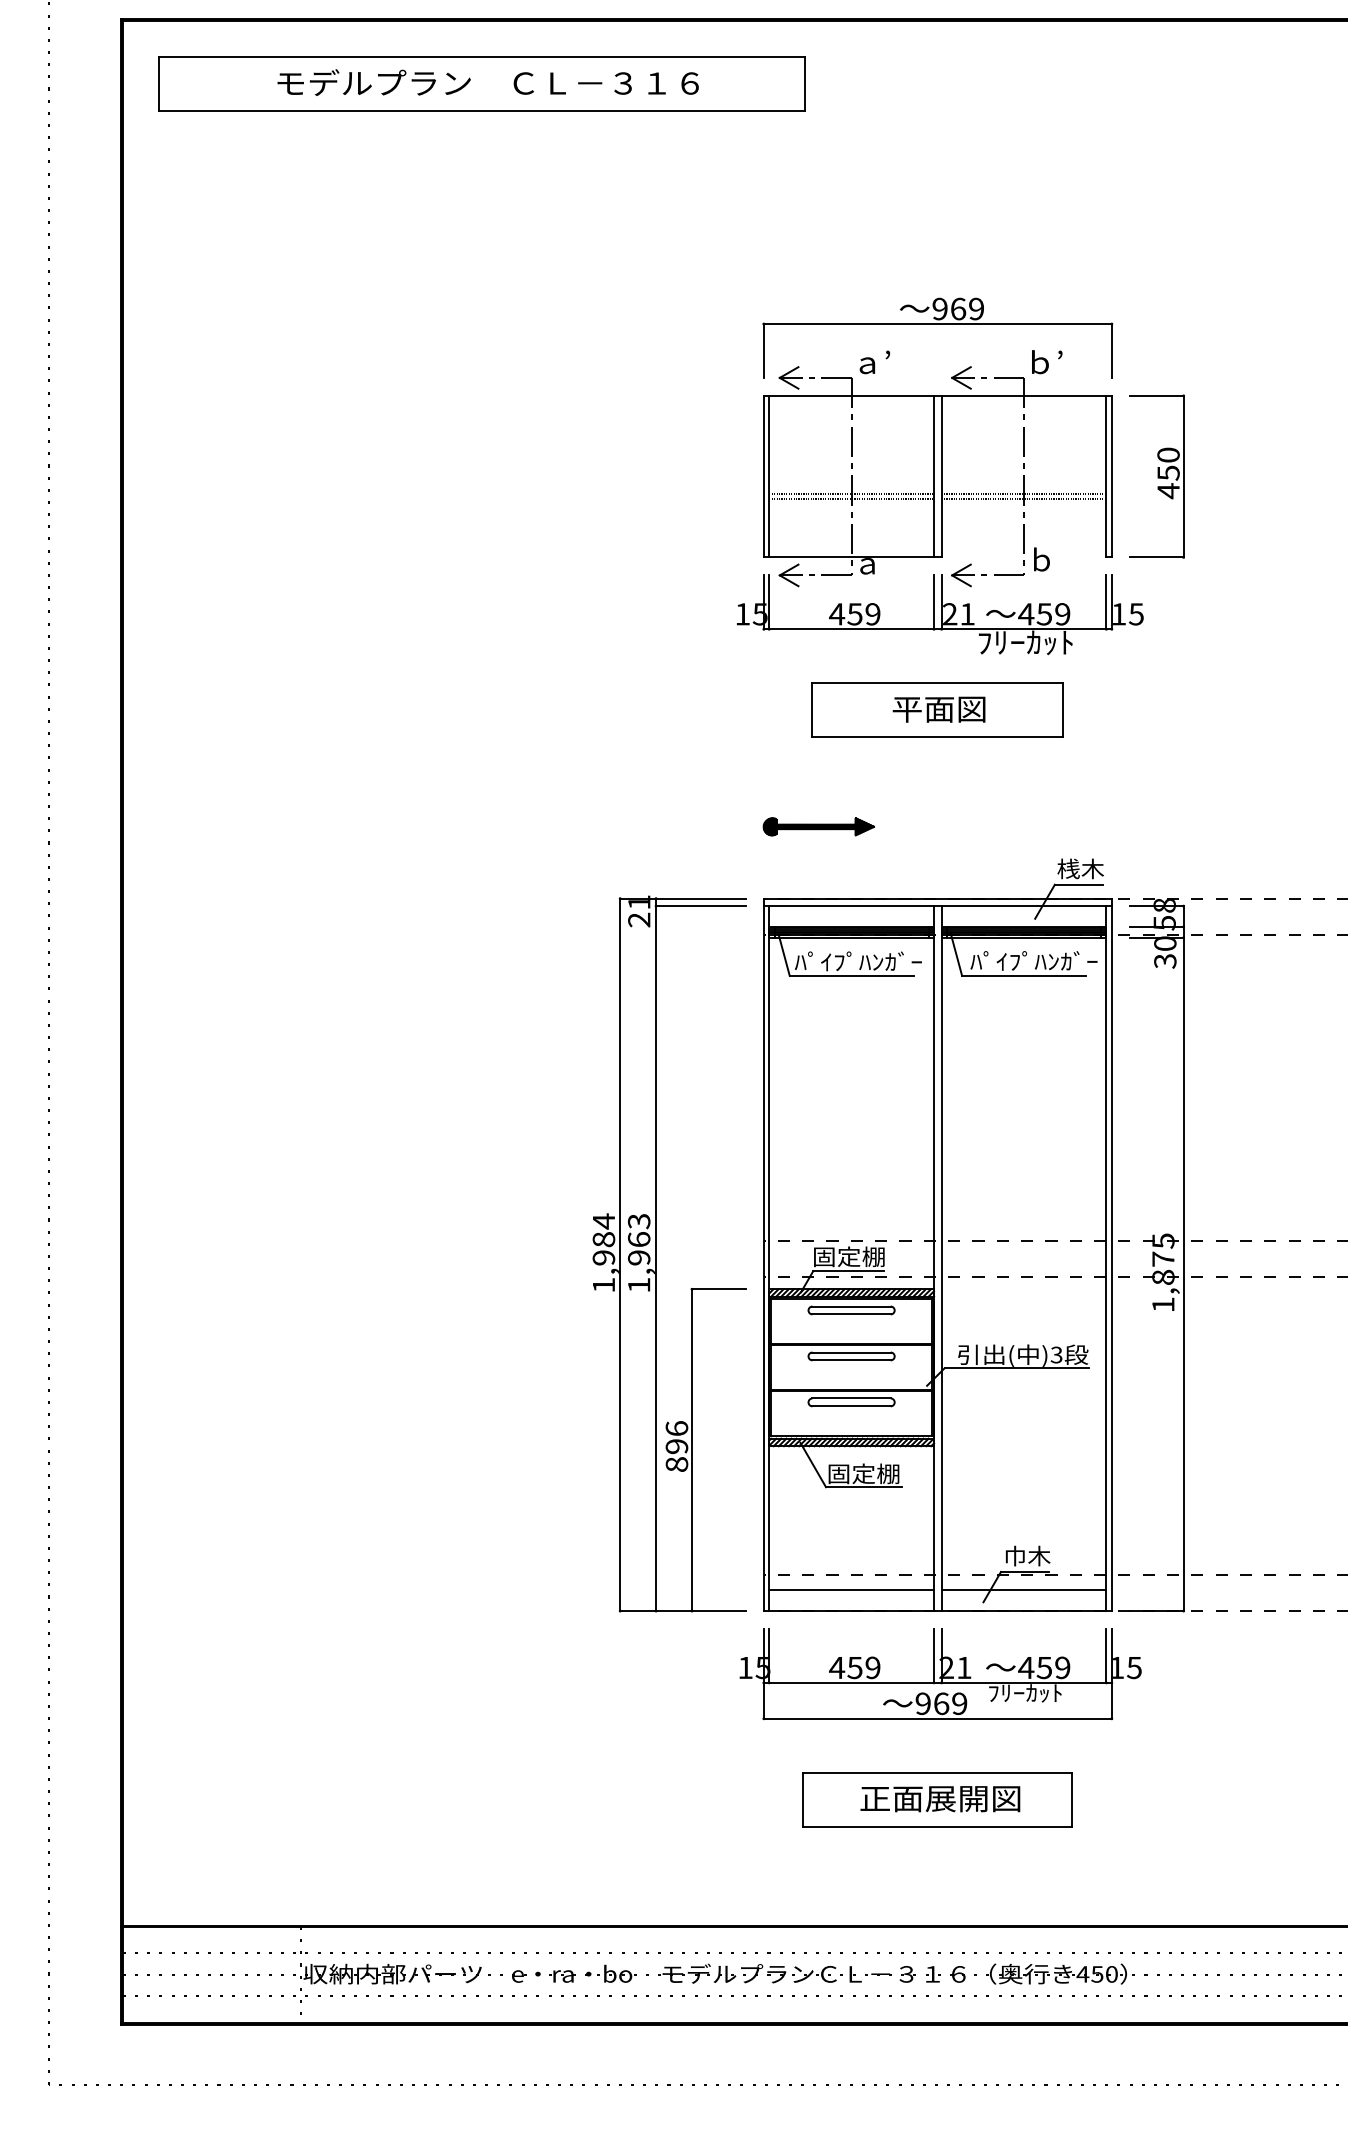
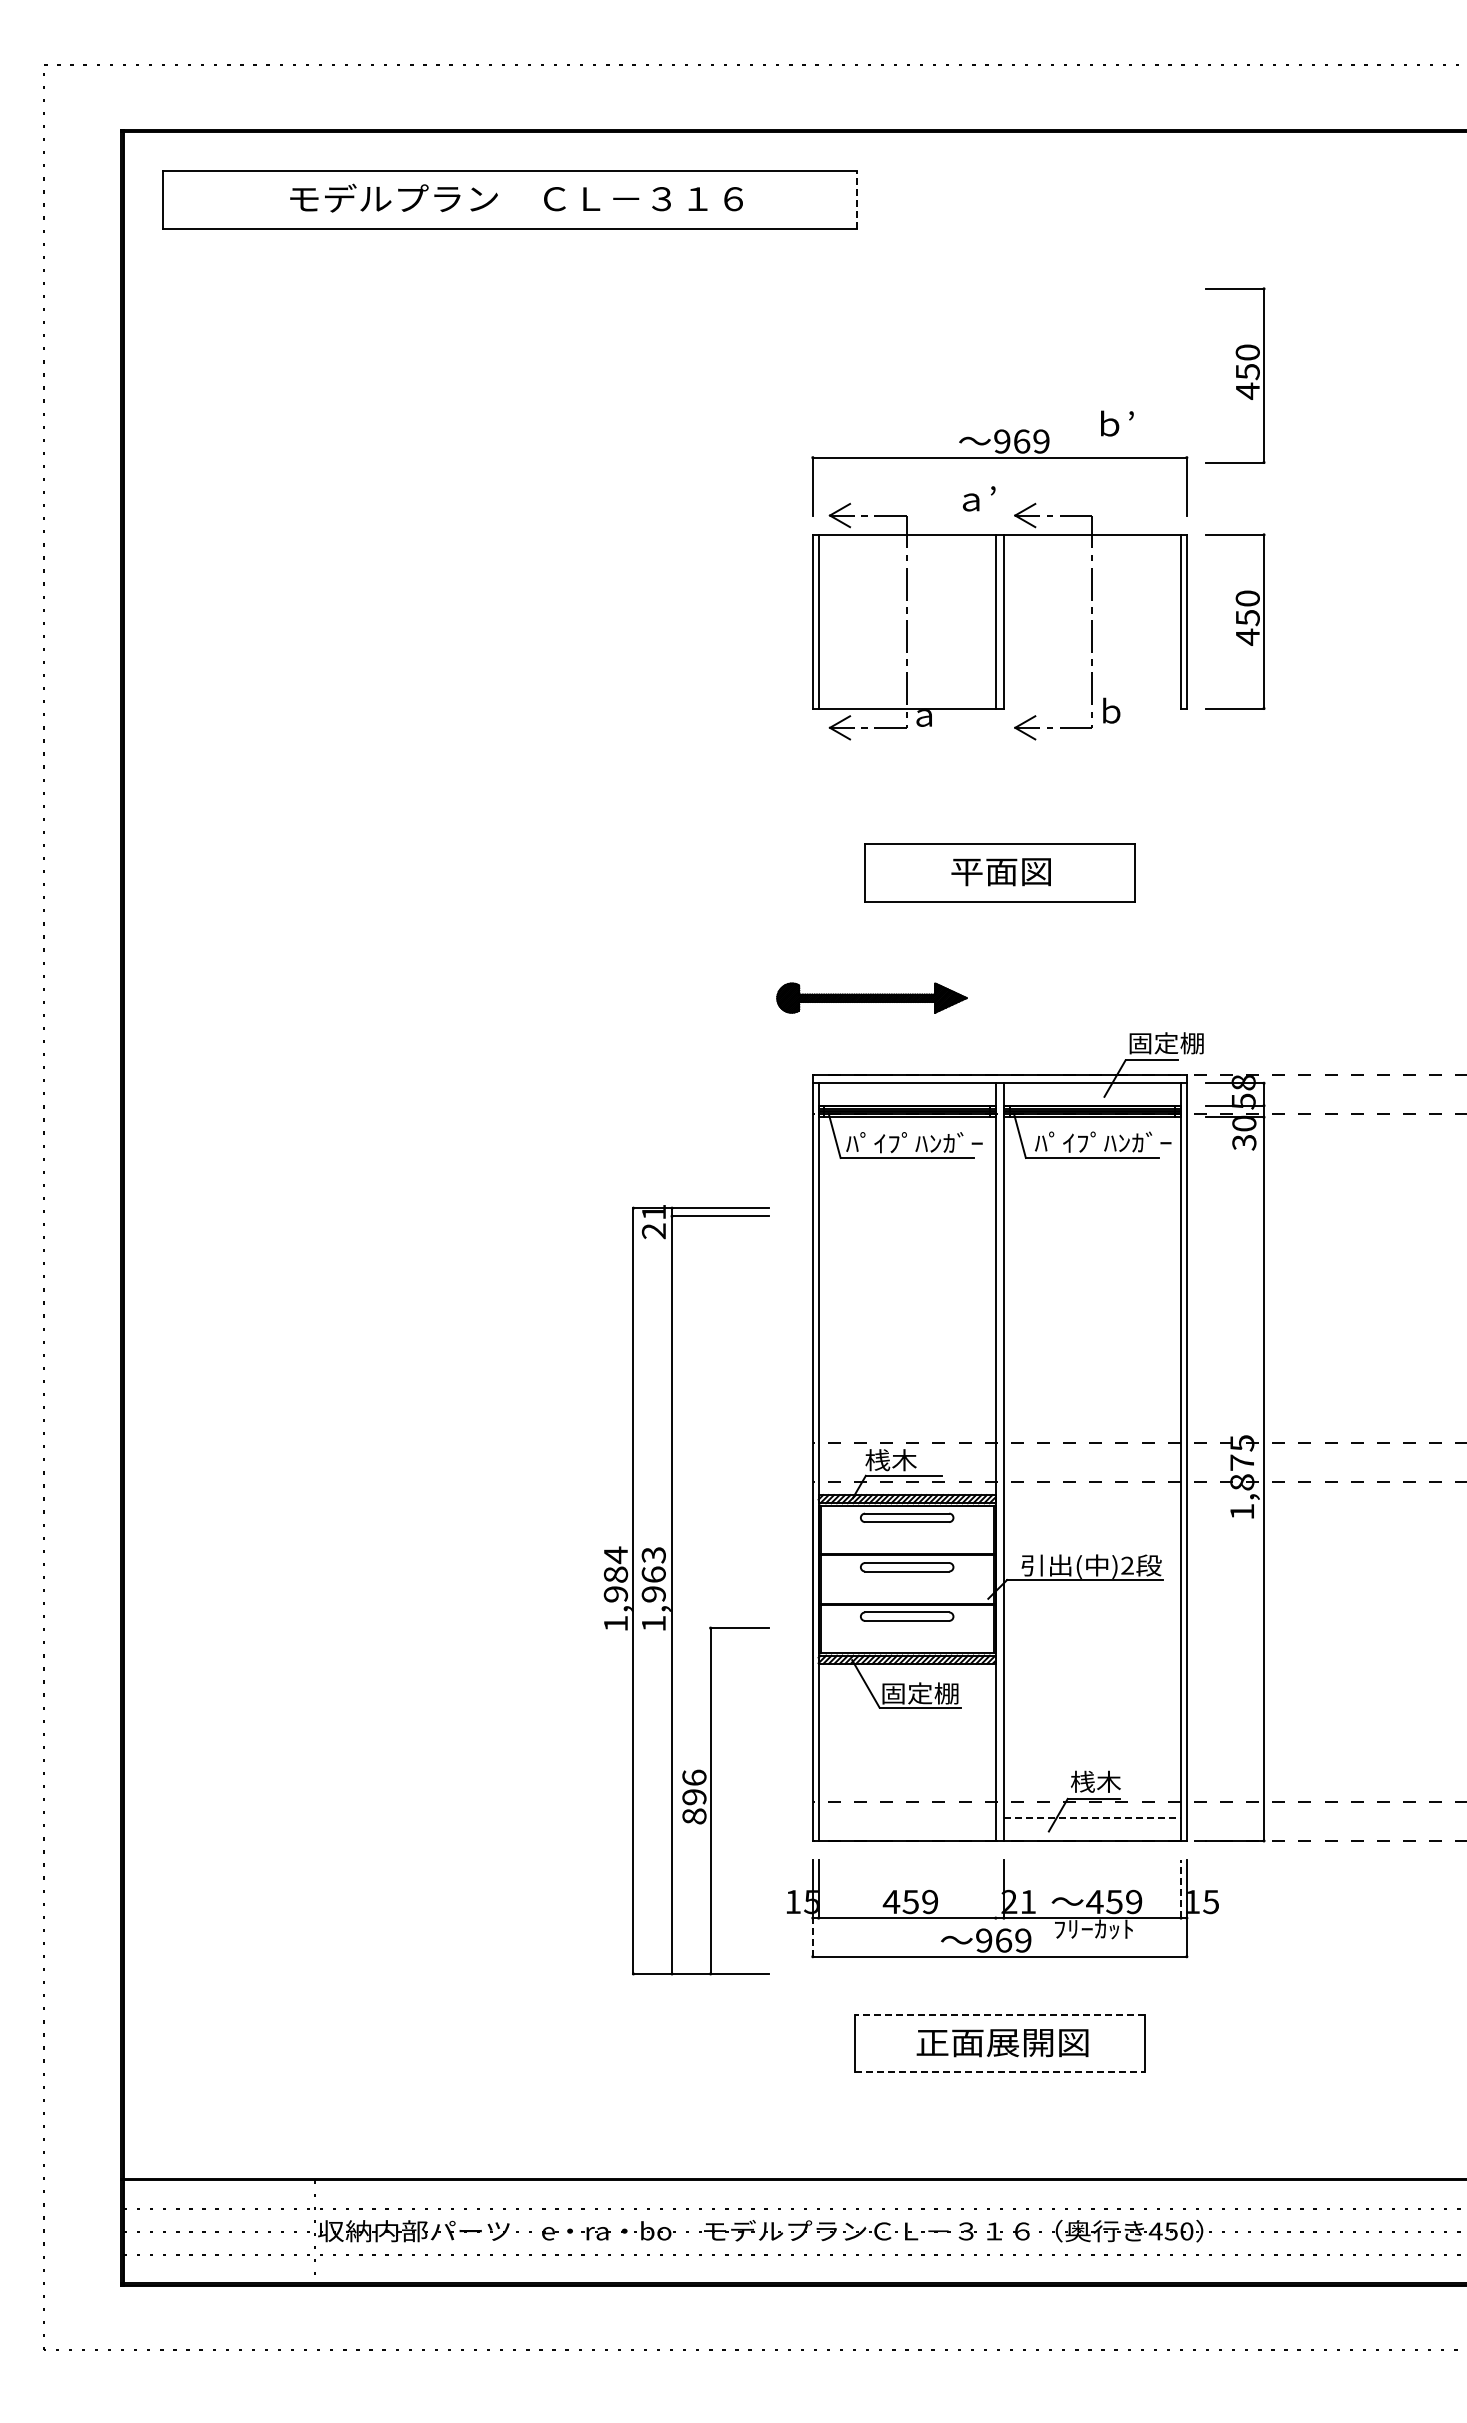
line: (805, 83) -> (857, 199), solid -> dashed
part: (1157, 247) -> (1235, 375), added
text: (874, 362) -> (978, 498), moved
text: (1047, 362) -> (1117, 423), moved
line: (850, 494) -> (906, 640), removed
line: (1024, 494) -> (1092, 640), removed
line: (850, 498) -> (906, 645), removed
line: (1024, 498) -> (1092, 645), removed
part: (940, 615) -> (1002, 770), removed
part: (818, 826) -> (871, 997), size x1.6
text: (1091, 869) -> (1165, 1043), 桟木 -> 固定棚
part: (656, 1254) -> (672, 1590), moved
text: (848, 1257) -> (903, 1460), 固定棚 -> 桟木
text: (1056, 1354) -> (1127, 1565), )3 -> )2
text: (1014, 1555) -> (1082, 1781), 巾木 -> 桟木
line: (850, 1589) -> (906, 1817), removed
line: (1024, 1589) -> (1092, 1817), solid -> dashed
line: (933, 1656) -> (995, 1889), removed
line: (1106, 1656) -> (1181, 1889), solid -> dashed
line: (763, 1699) -> (812, 1936), solid -> dashed
line: (937, 1772) -> (999, 2014), solid -> dashed
line: (937, 1826) -> (999, 2072), solid -> dashed

